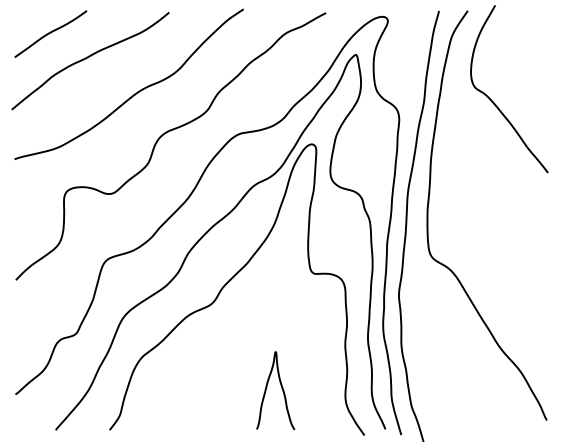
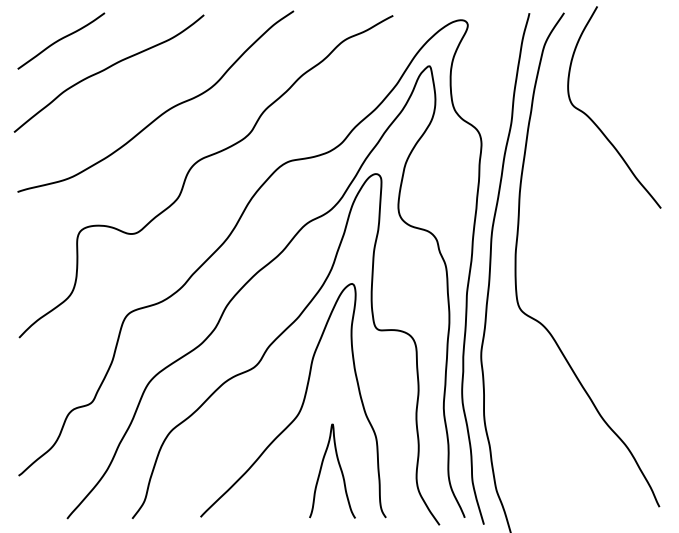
curve: (249, 335) -> (301, 404), added

